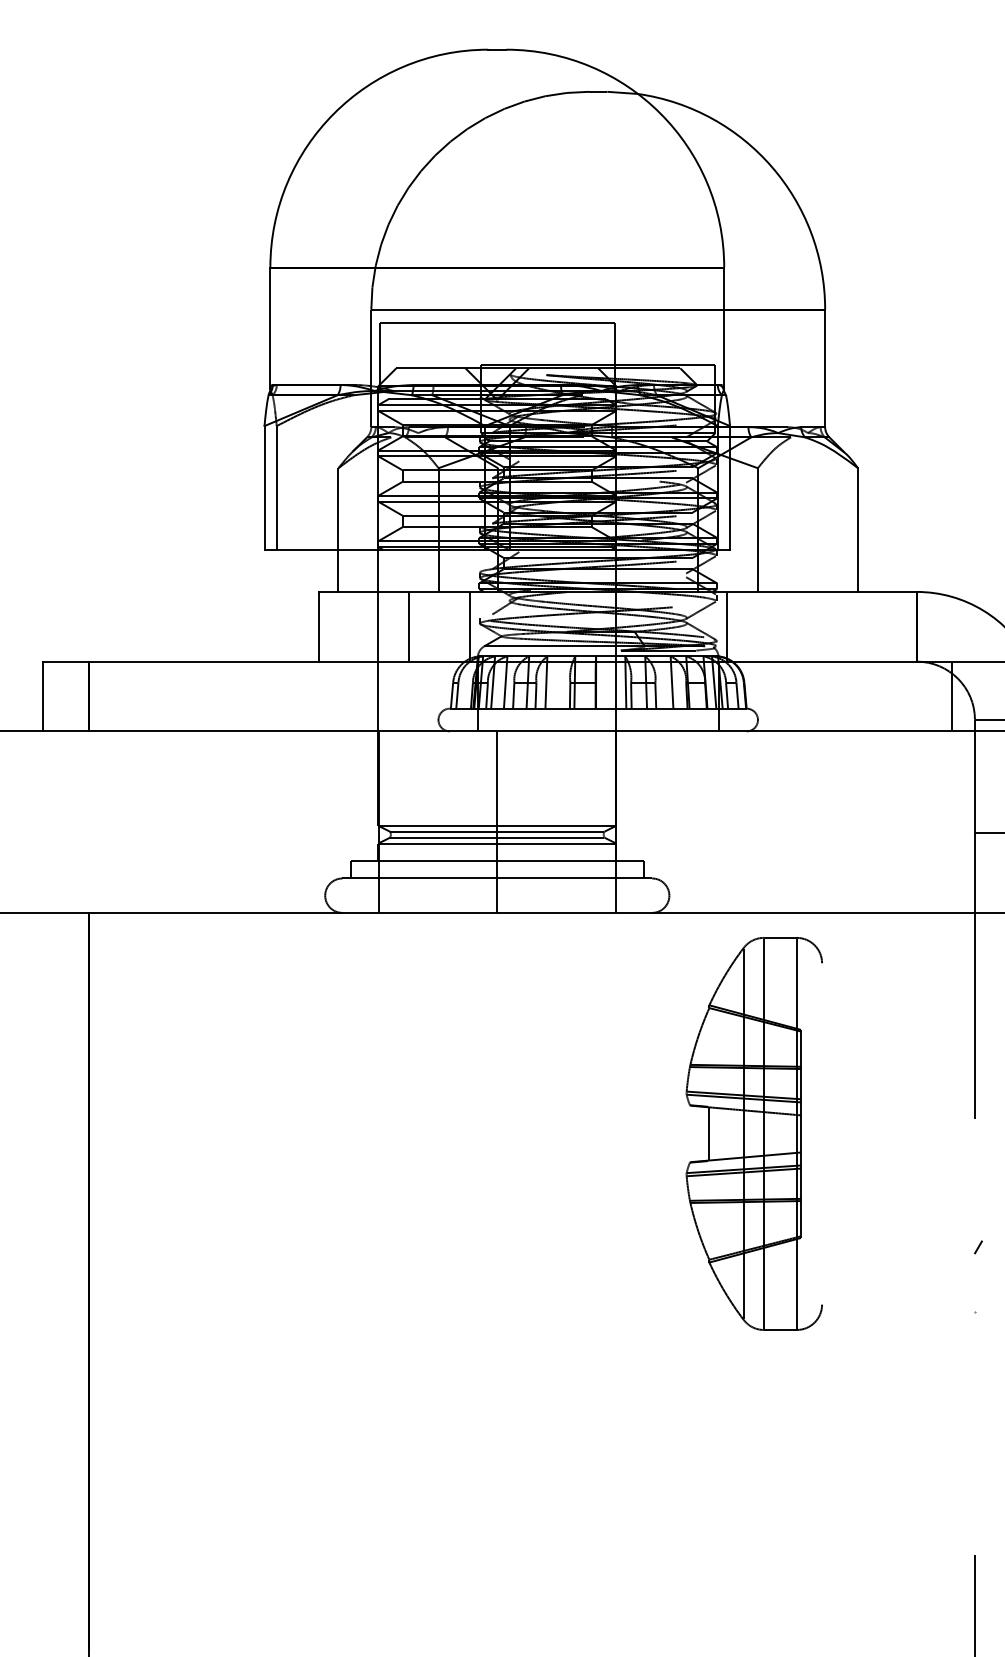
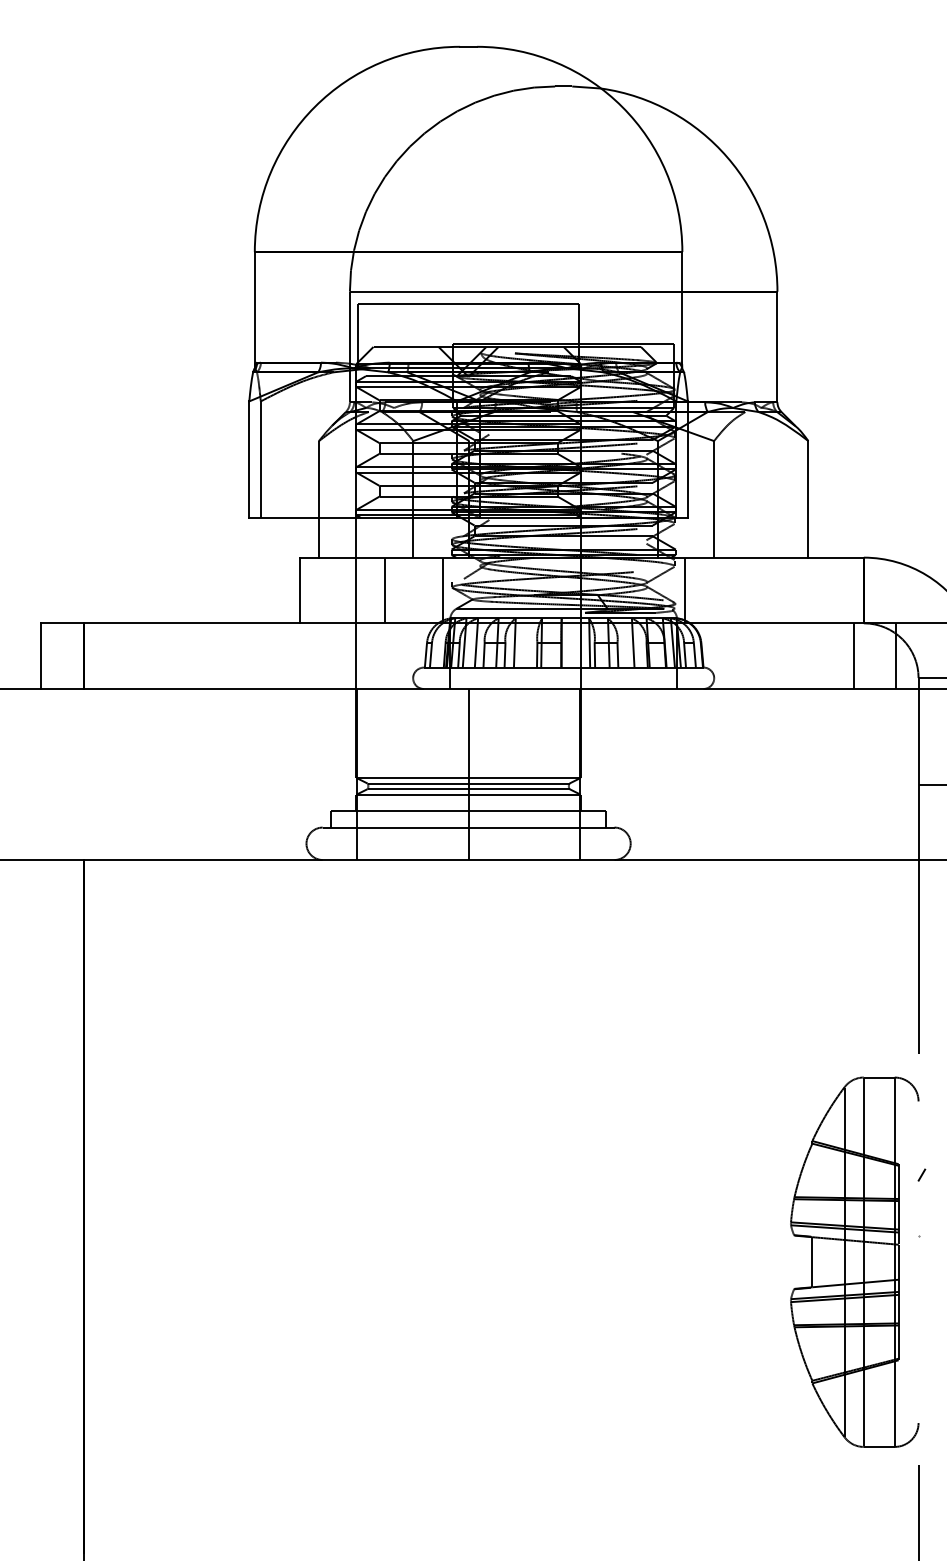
line: (905, 695) -> (853, 655), added
part: (754, 1133) -> (854, 1261), moved

